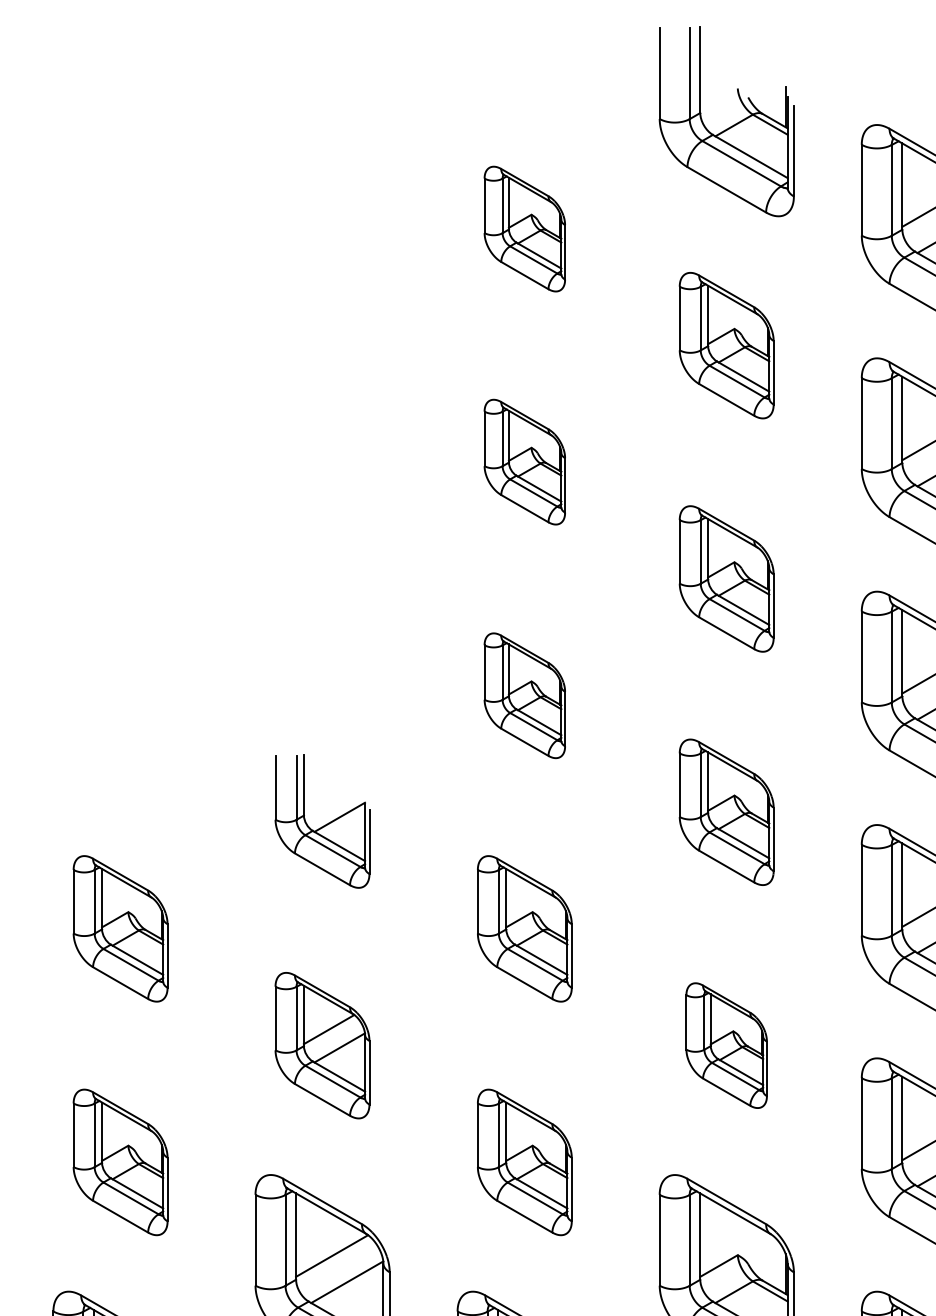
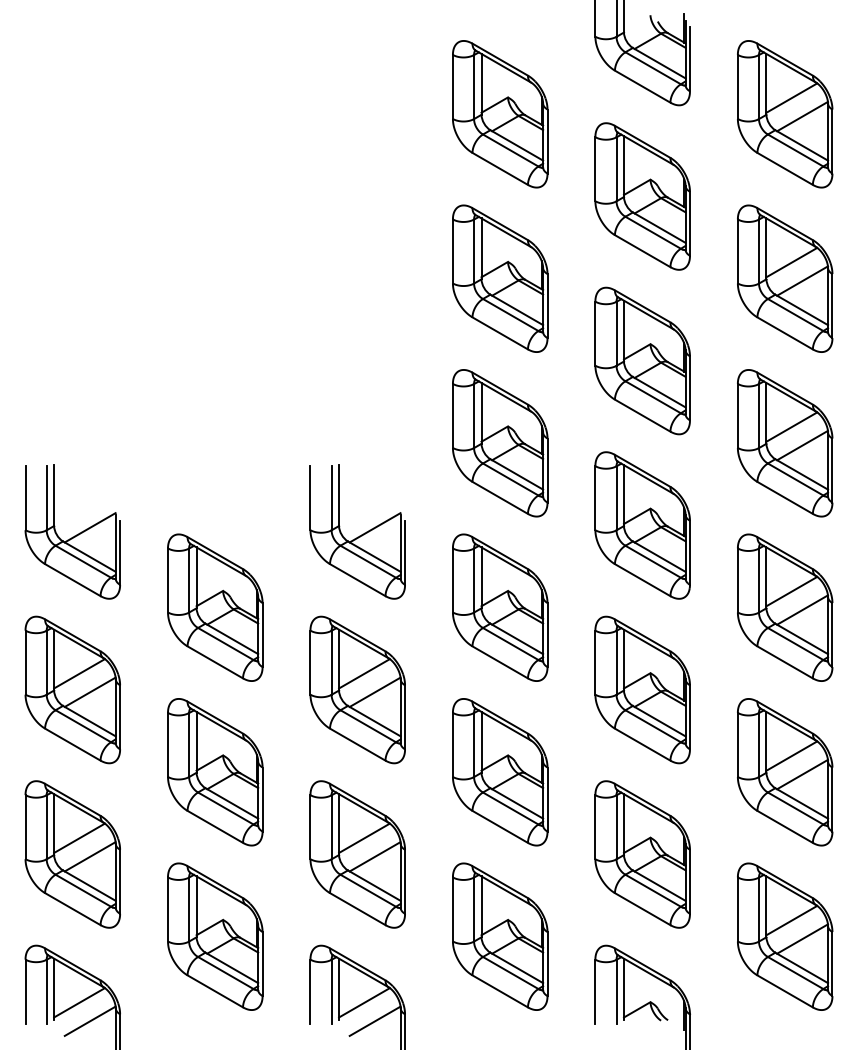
part: (525, 229) -> (500, 114), size x1.67
part: (726, 345) -> (642, 196), size x1.43
part: (525, 461) -> (500, 278), size x1.67
part: (726, 578) -> (642, 360), size x1.43
part: (525, 695) -> (500, 443), size x1.67
part: (726, 812) -> (642, 525), size x1.43
part: (322, 820) -> (357, 531), size x1.43
part: (120, 928) -> (215, 607), size x1.43
part: (525, 928) -> (500, 607), size x1.43
part: (322, 1044) -> (357, 689), size x1.43
part: (726, 1044) -> (642, 689), size x1.67
part: (120, 1162) -> (215, 772), size x1.43
part: (525, 1162) -> (500, 772), size x1.43

